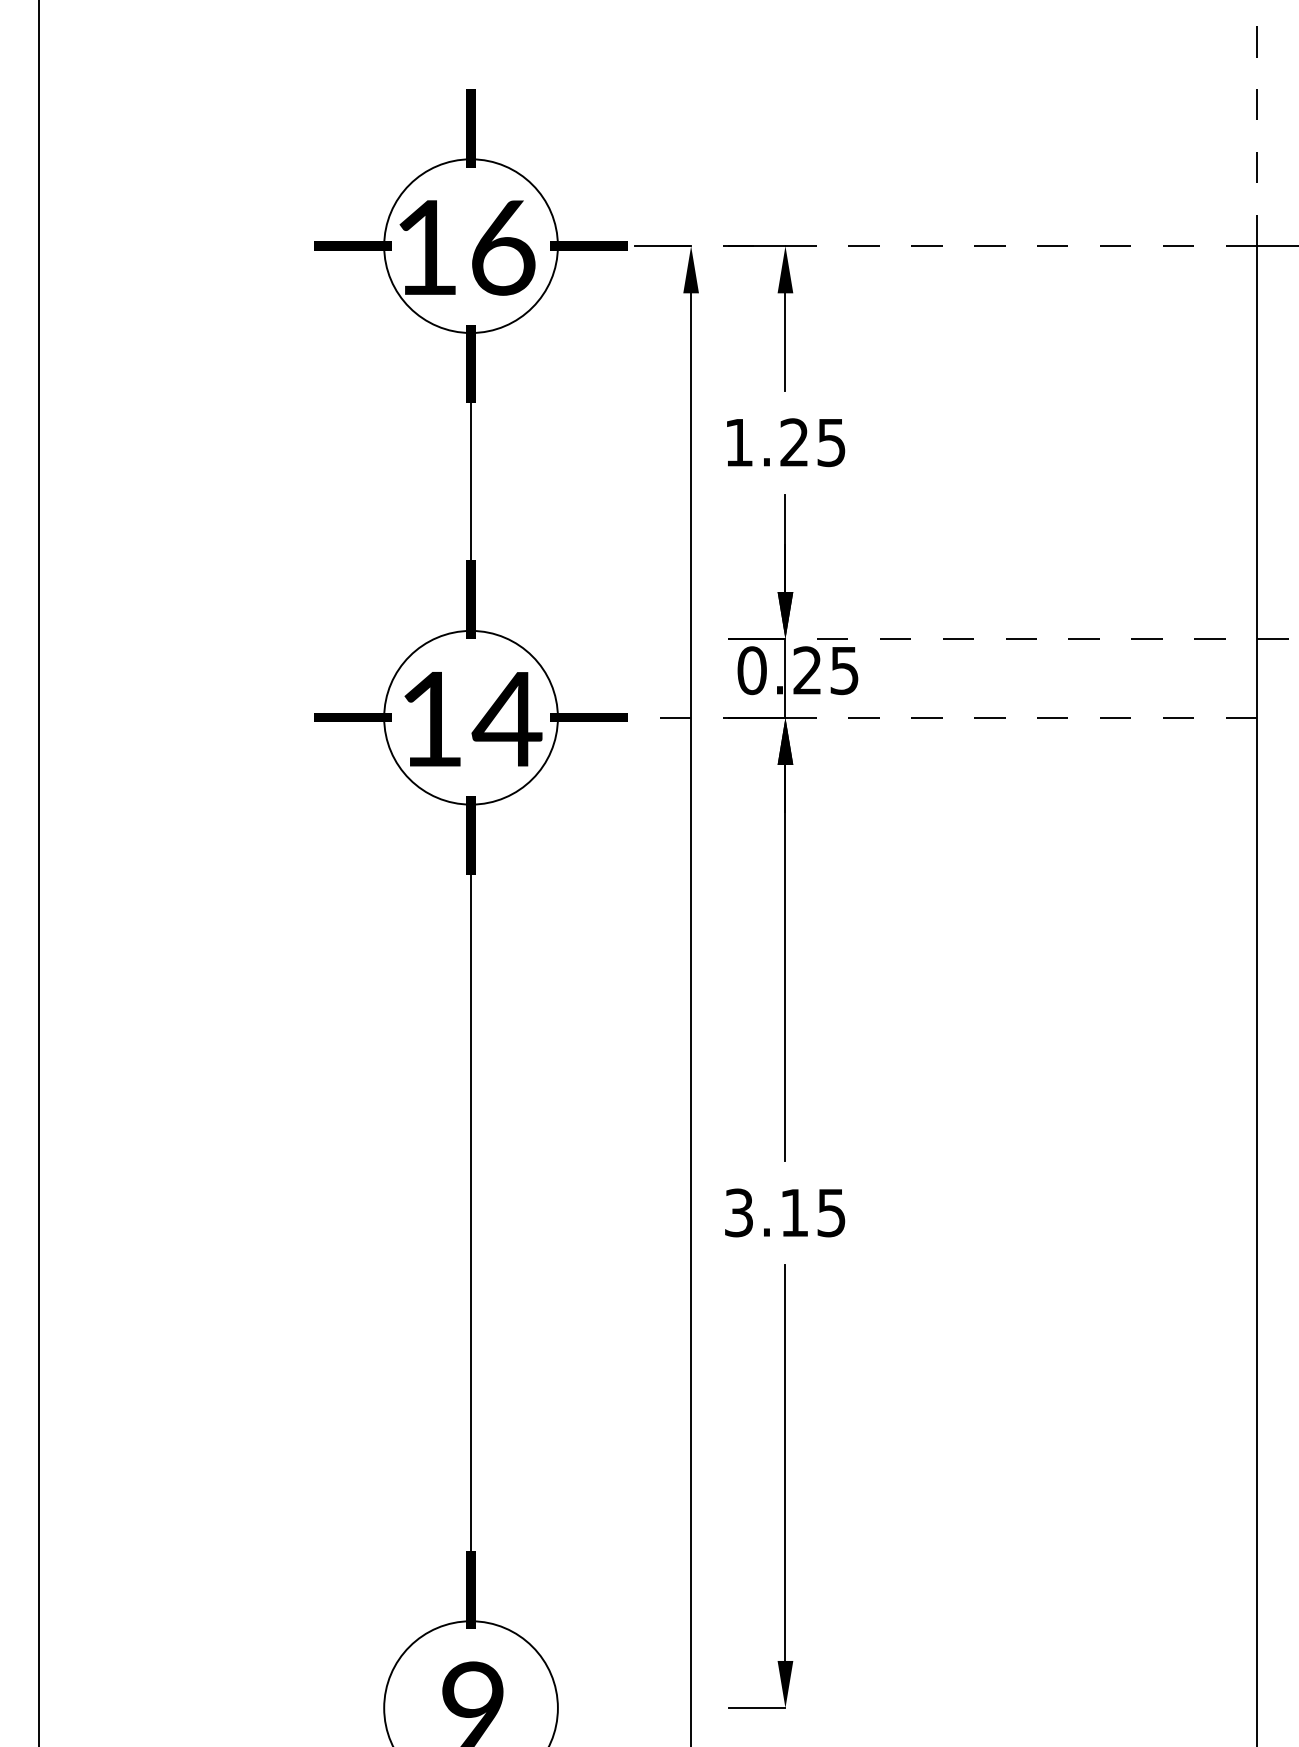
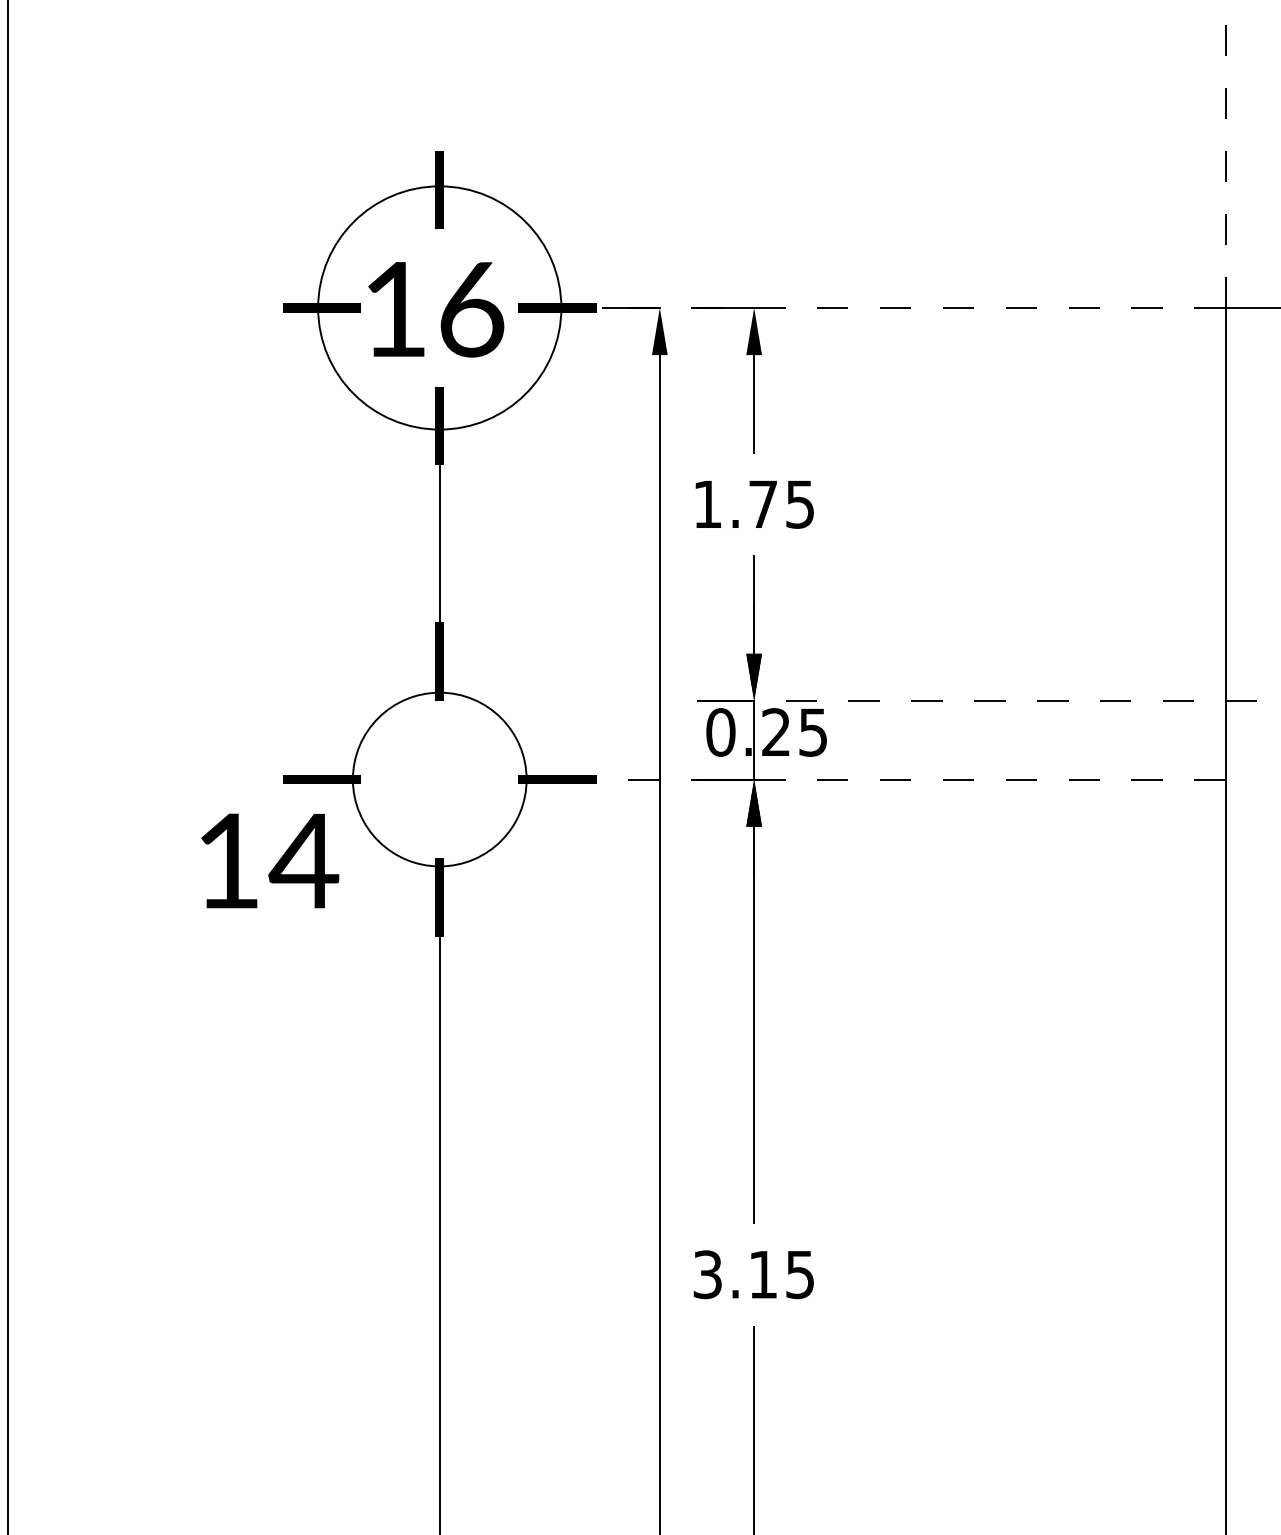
circle: (470, 246) -> (439, 308), size x1.4
text: (794, 442) -> (763, 504), 1.25 -> 1.75
text: (473, 719) -> (270, 861), moved

